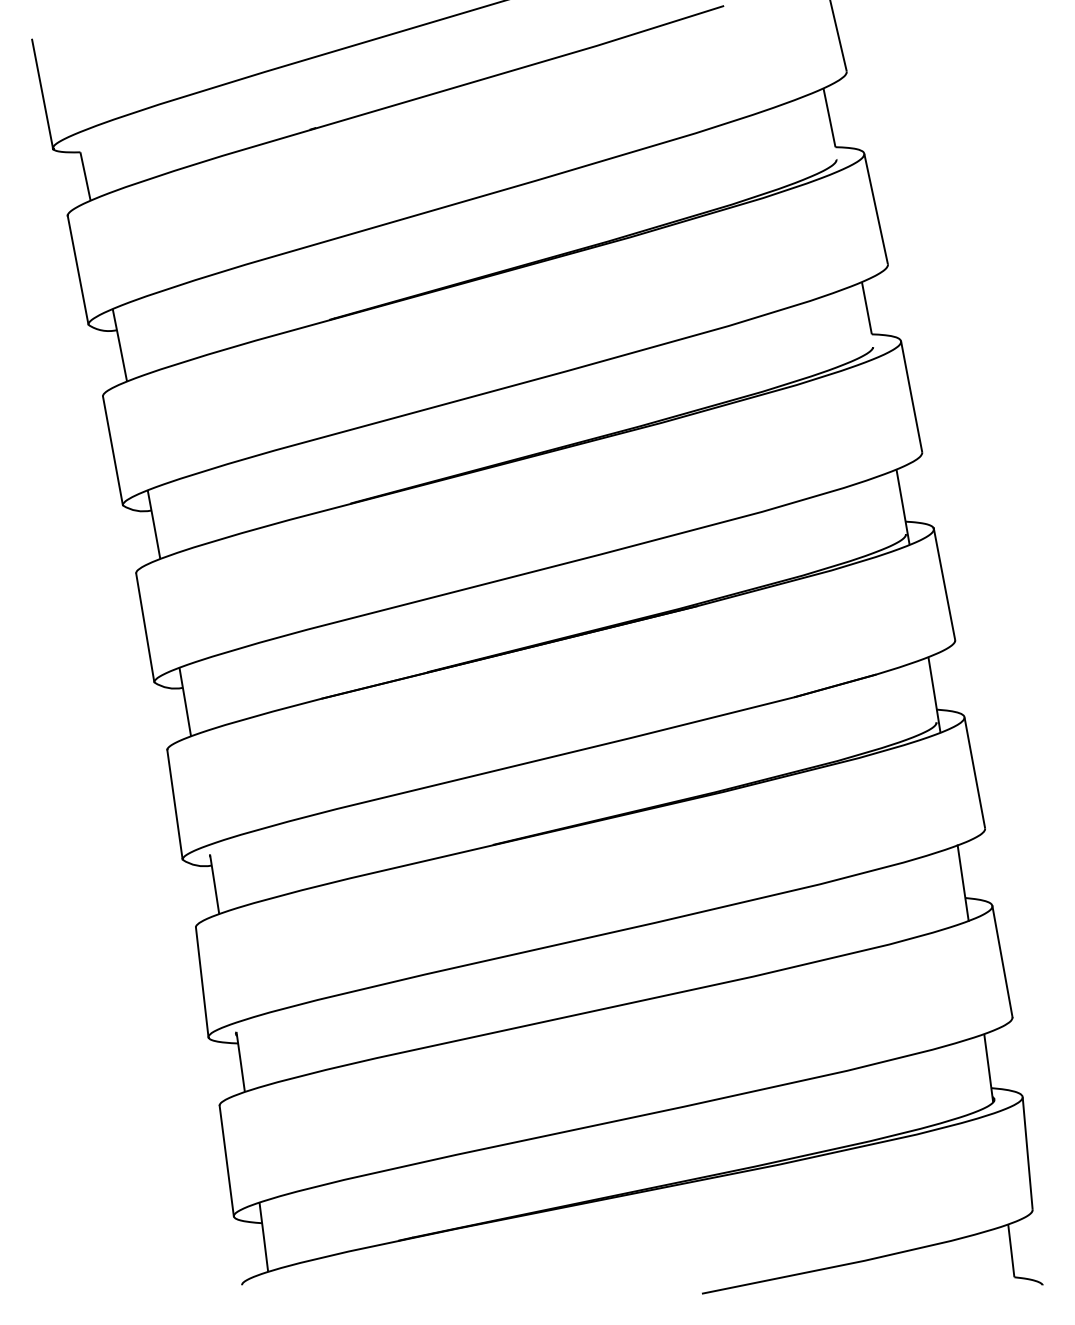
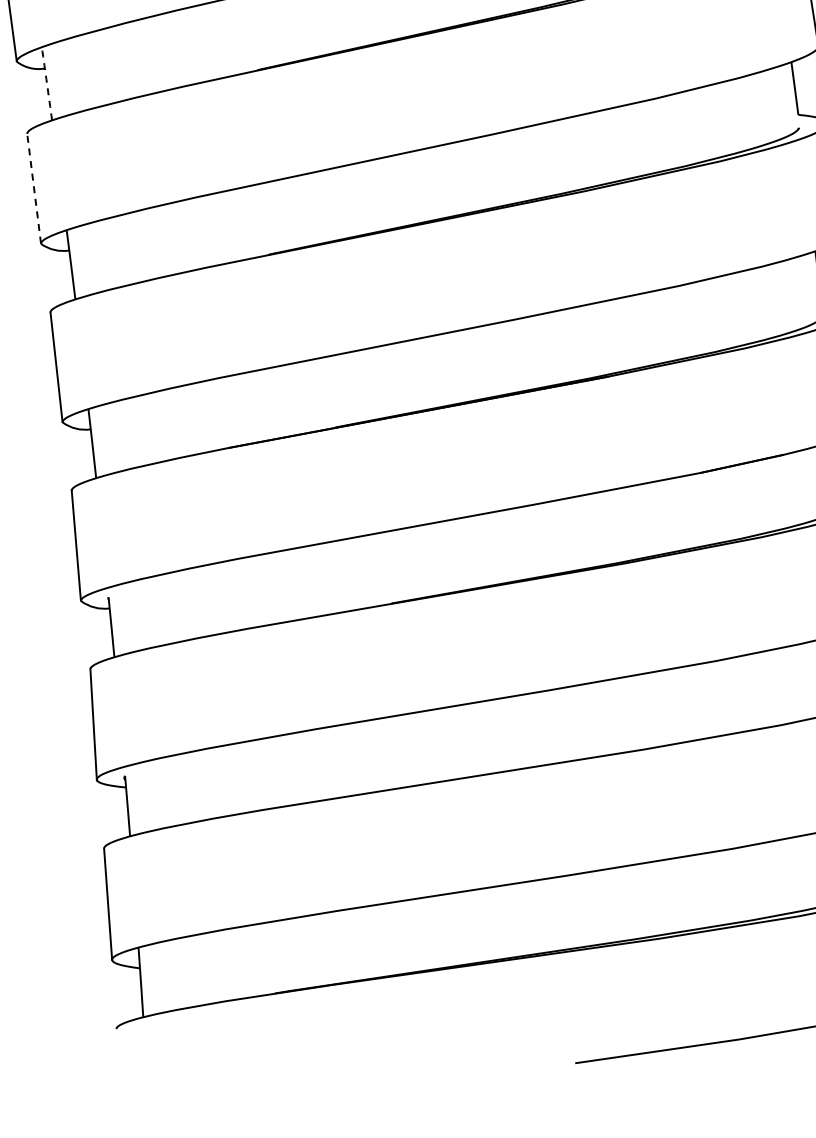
arc: (119, 345) -> (46, 84), solid -> dashed
line: (112, 450) -> (33, 188), solid -> dashed

